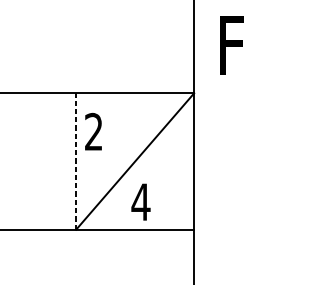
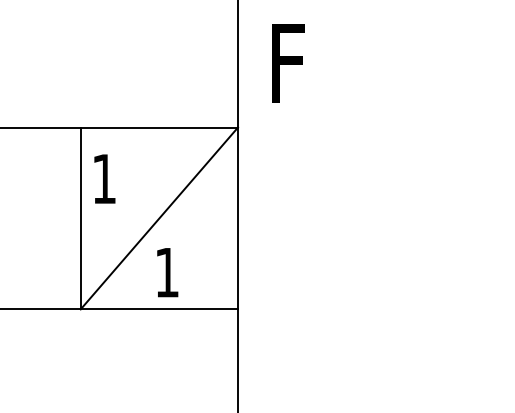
text: (93, 131) -> (103, 178), 2 -> 1
line: (75, 161) -> (80, 218), dashed -> solid
text: (140, 202) -> (166, 272), 4 -> 1

